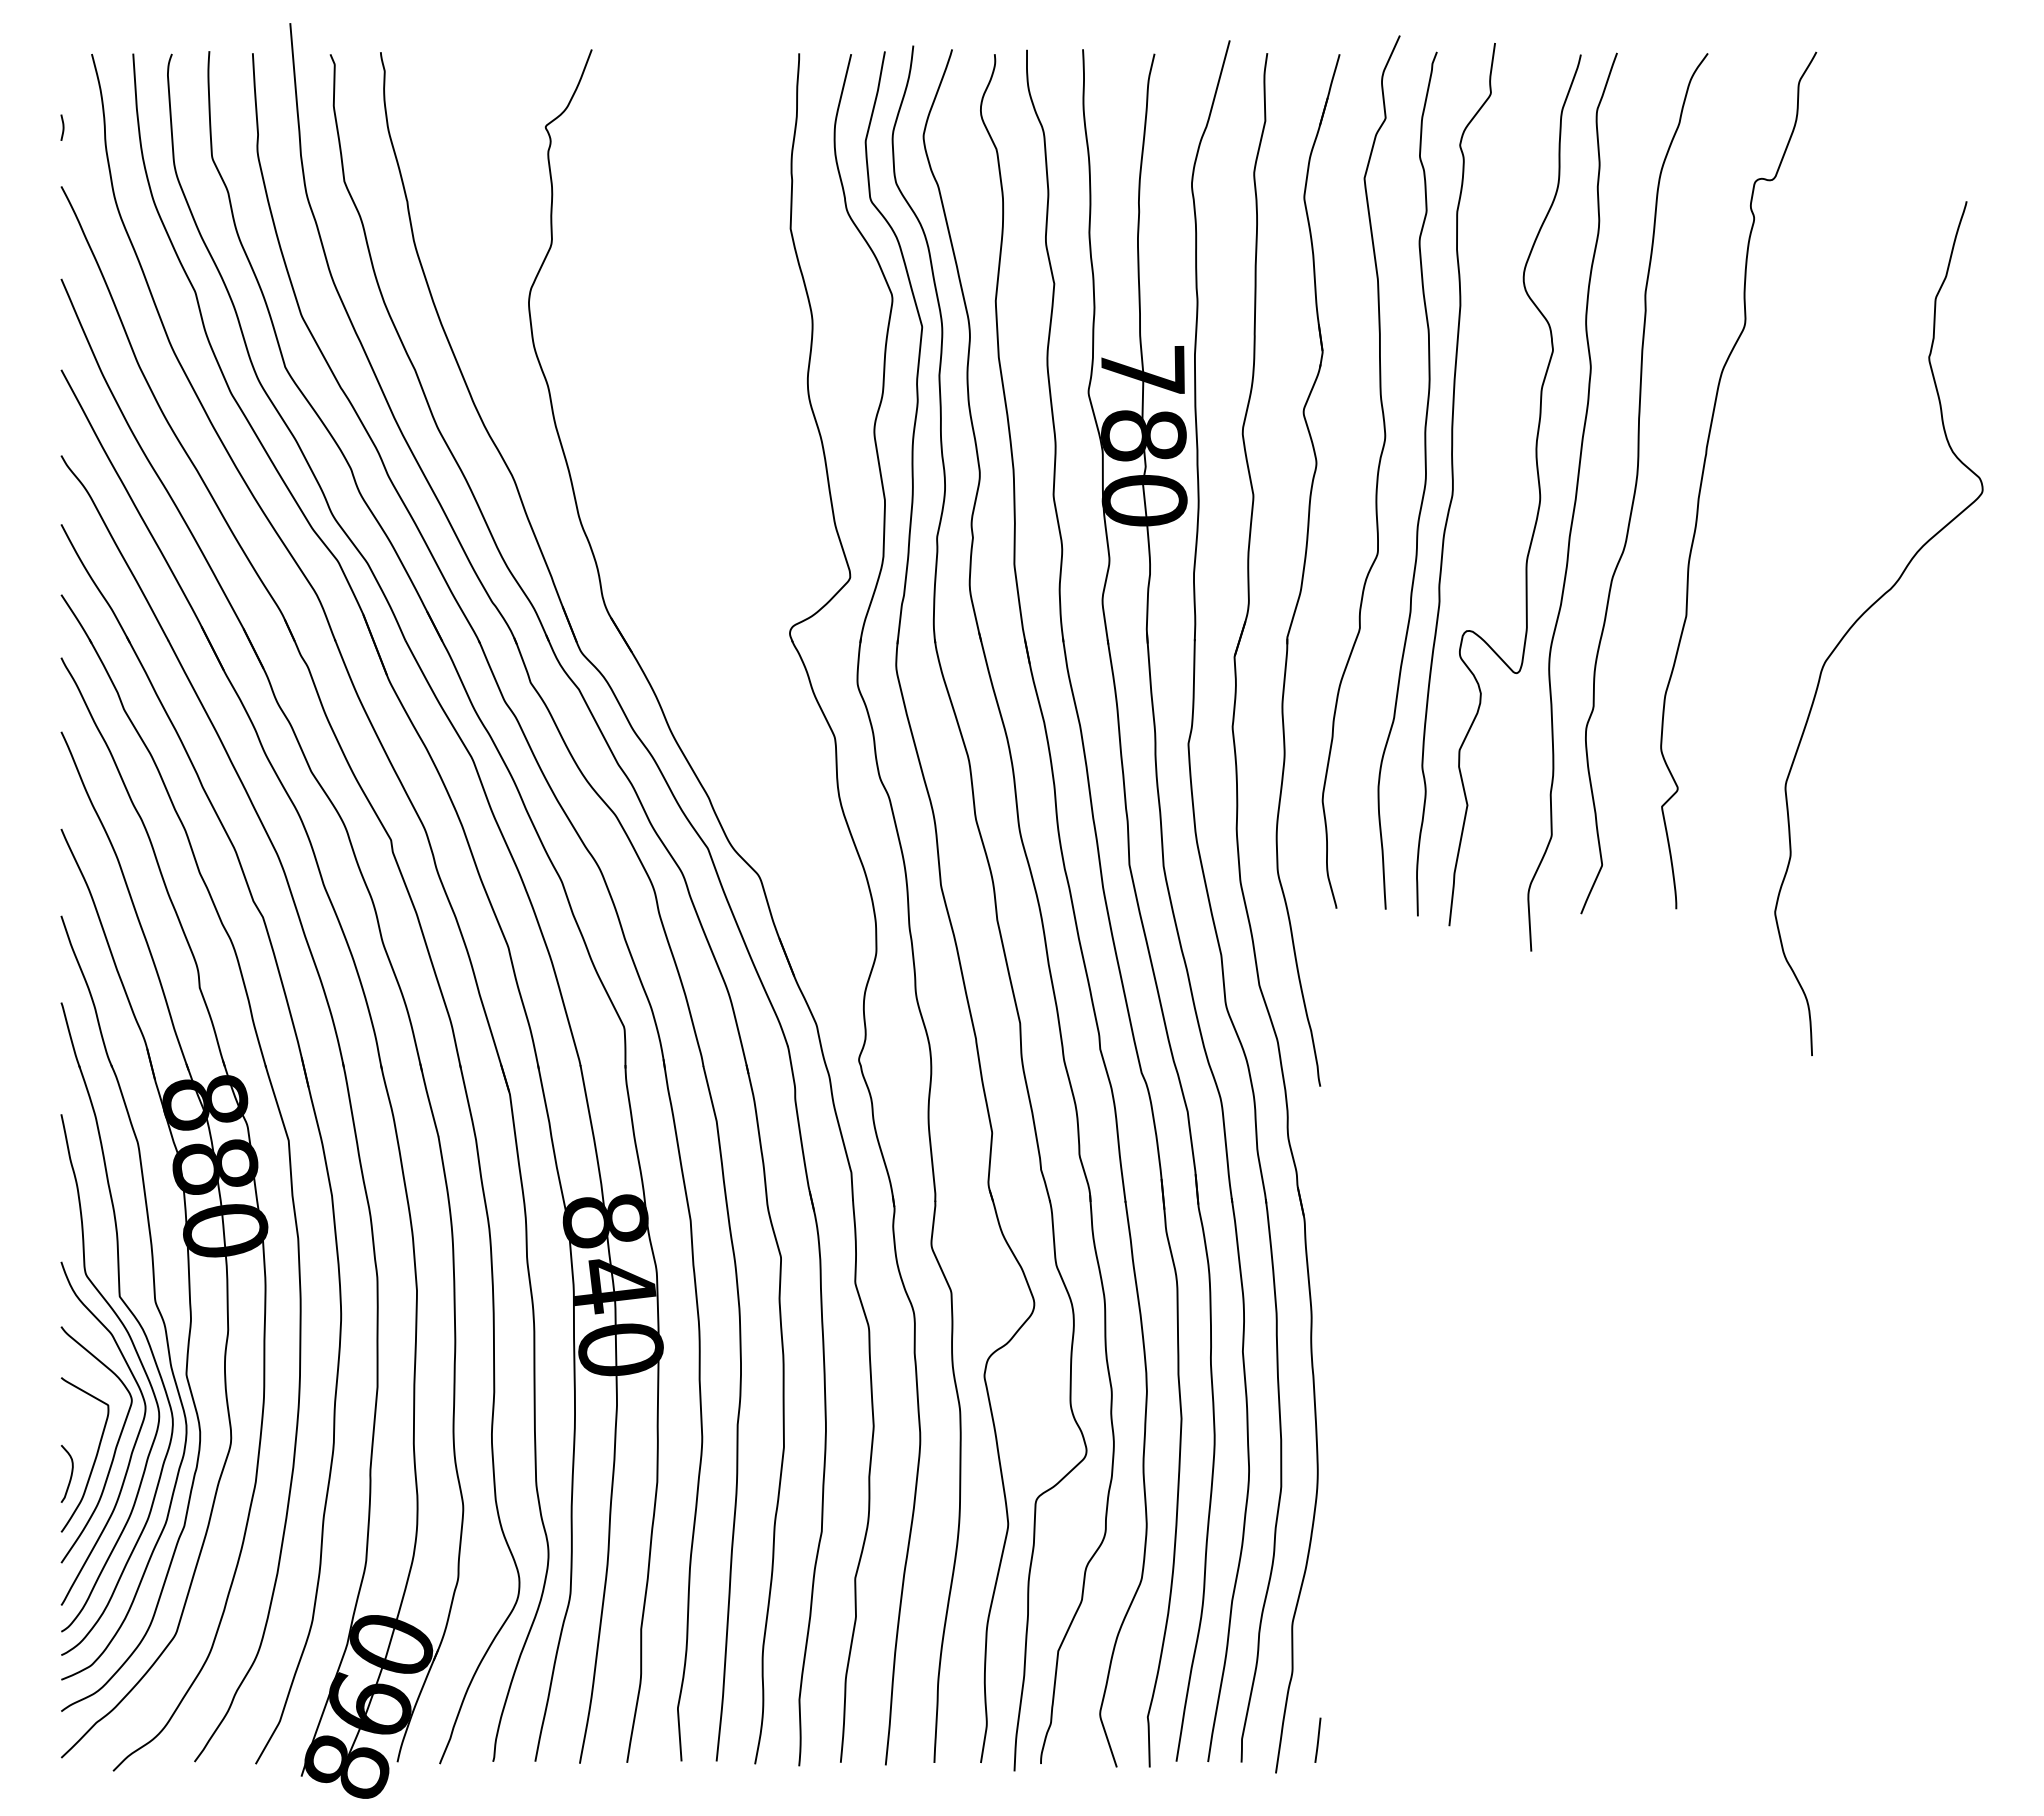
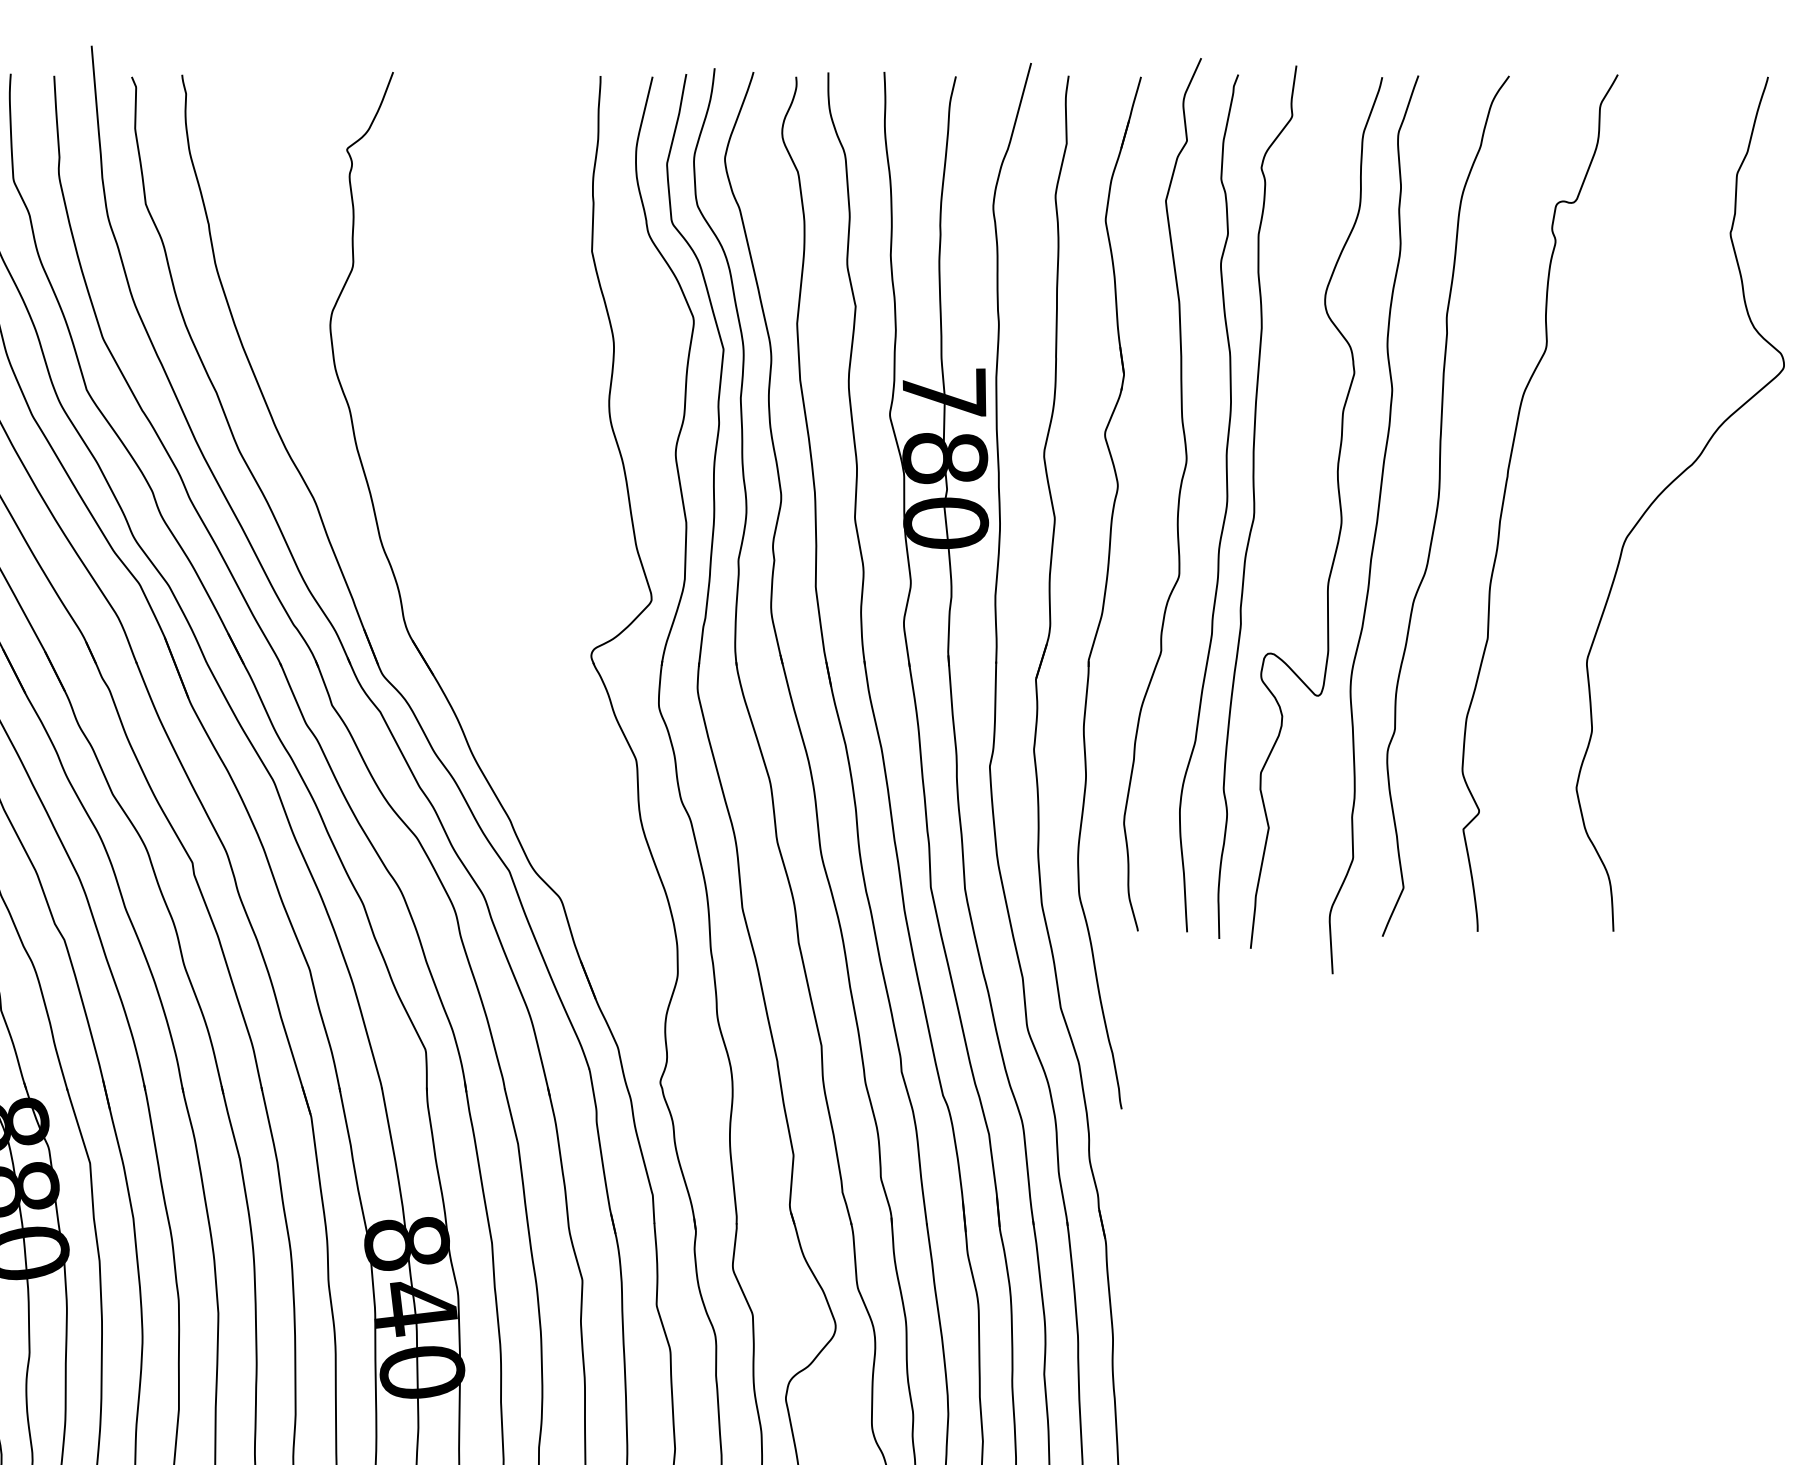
curve: (1864, 614) -> (1665, 490), moved

